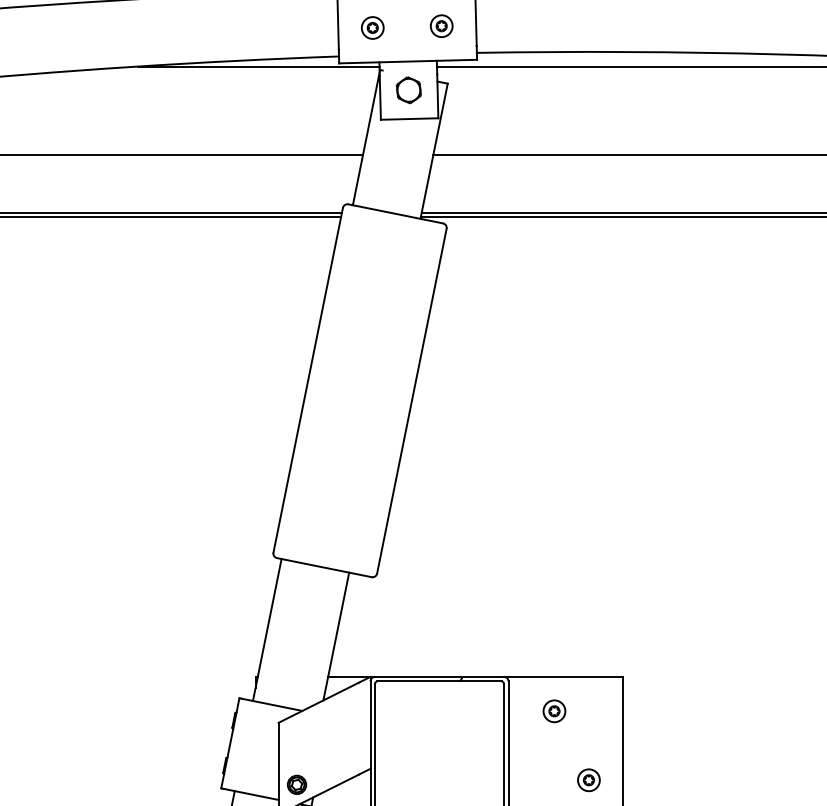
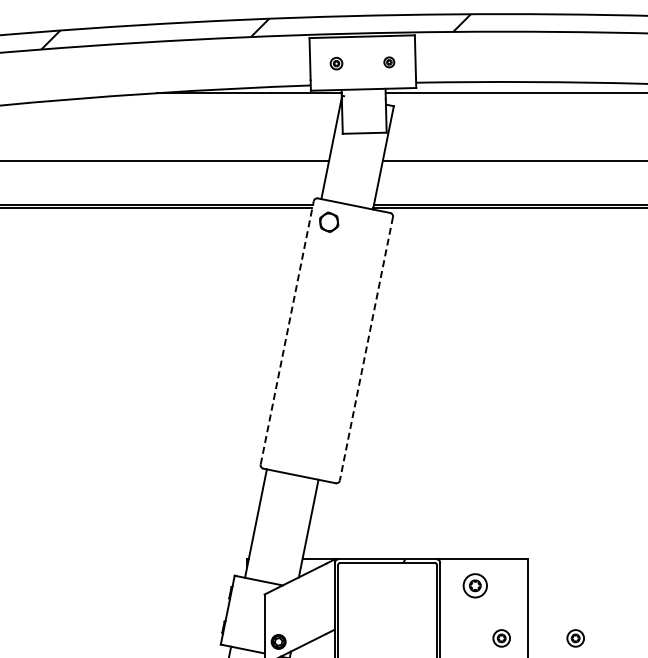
part: (442, 26) -> (389, 62), size x0.6
part: (372, 27) -> (336, 63), size x0.7
part: (409, 89) -> (329, 221), moved
line: (308, 379) -> (287, 332), solid -> dashed
line: (411, 402) -> (366, 349), solid -> dashed
part: (554, 711) -> (475, 585), size x1.4
part: (685, 780) -> (575, 638), added

